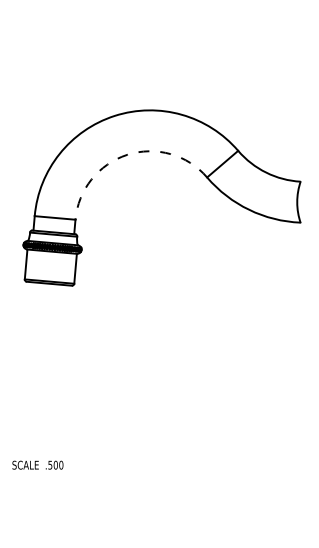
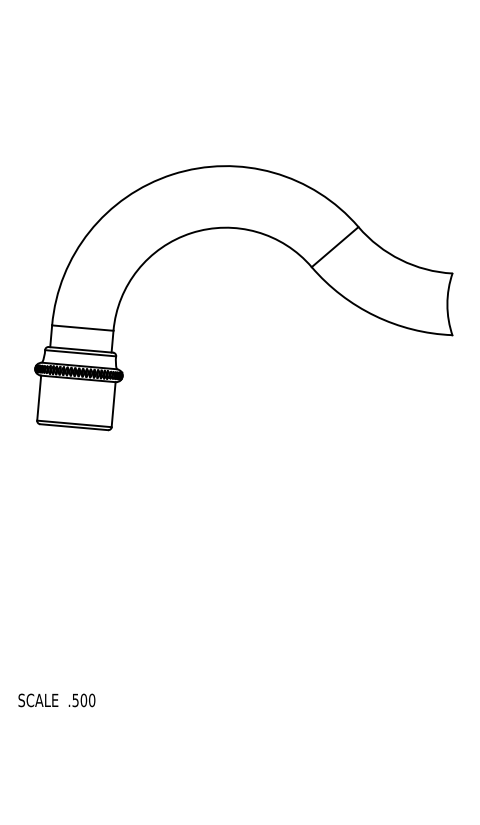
arc: (127, 154) -> (191, 232), dashed -> solid

